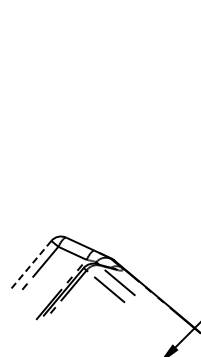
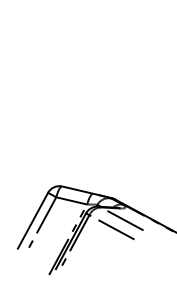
line: (31, 265) -> (33, 221), dashed -> solid

